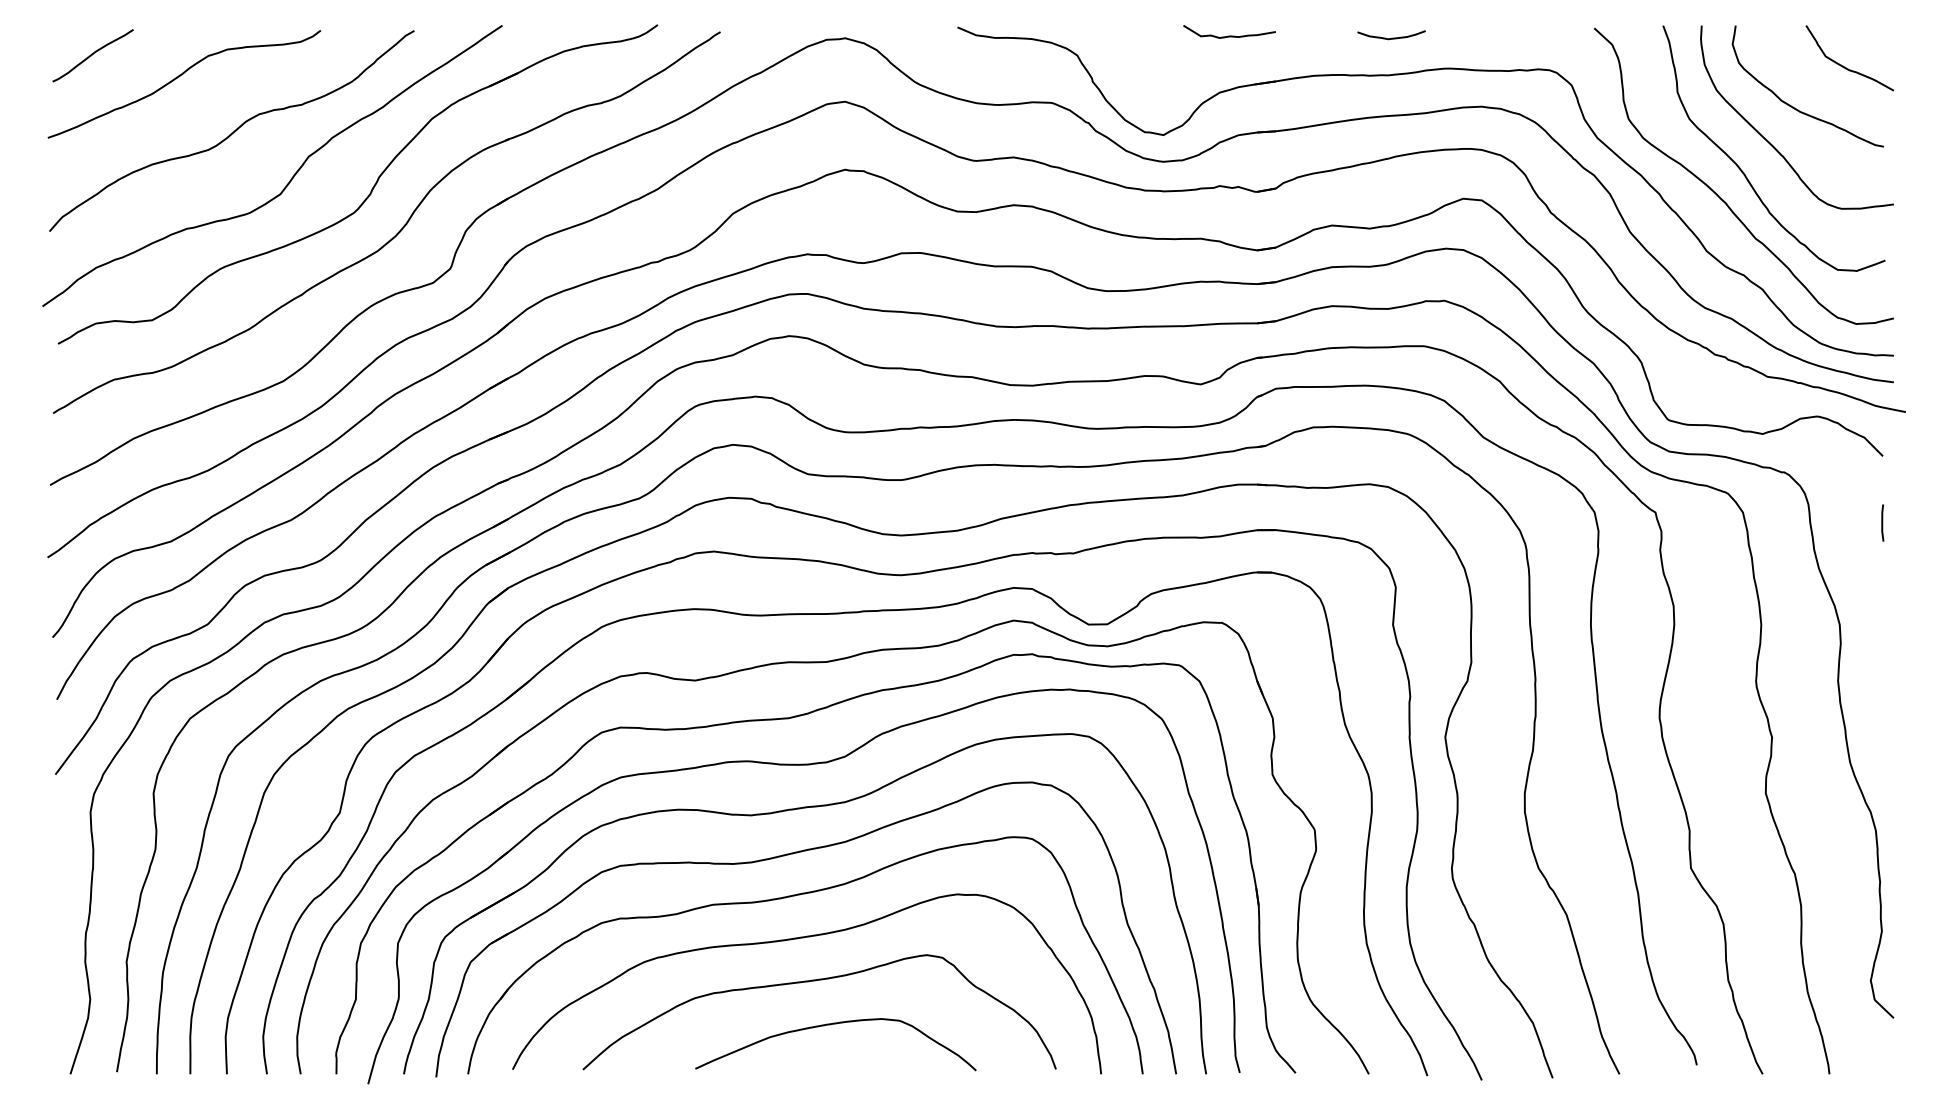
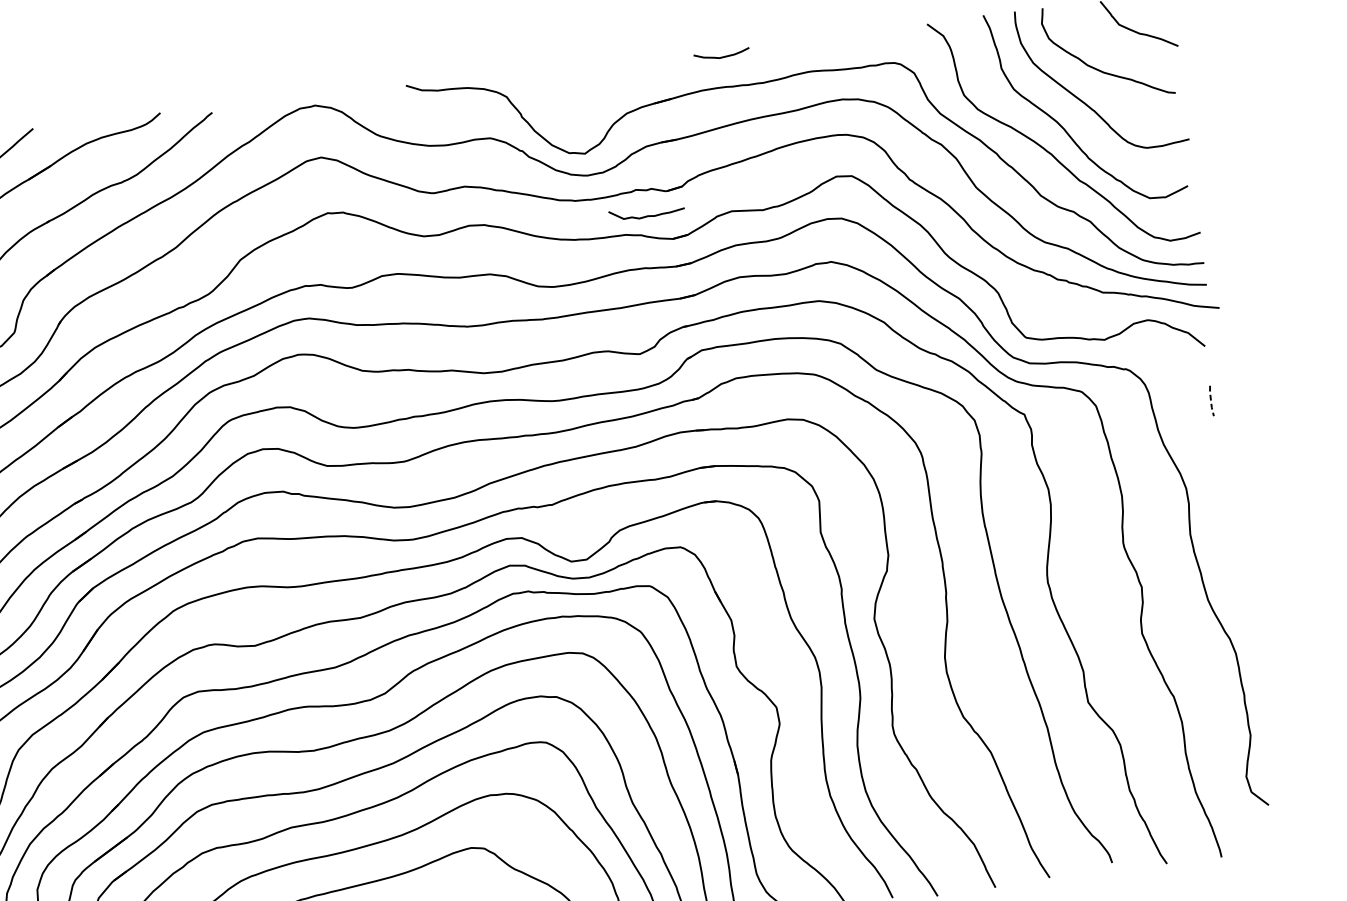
curve: (1229, 35) -> (647, 215), moved
curve: (1392, 37) -> (722, 56), moved
line: (1882, 523) -> (1211, 401), solid -> dashed

